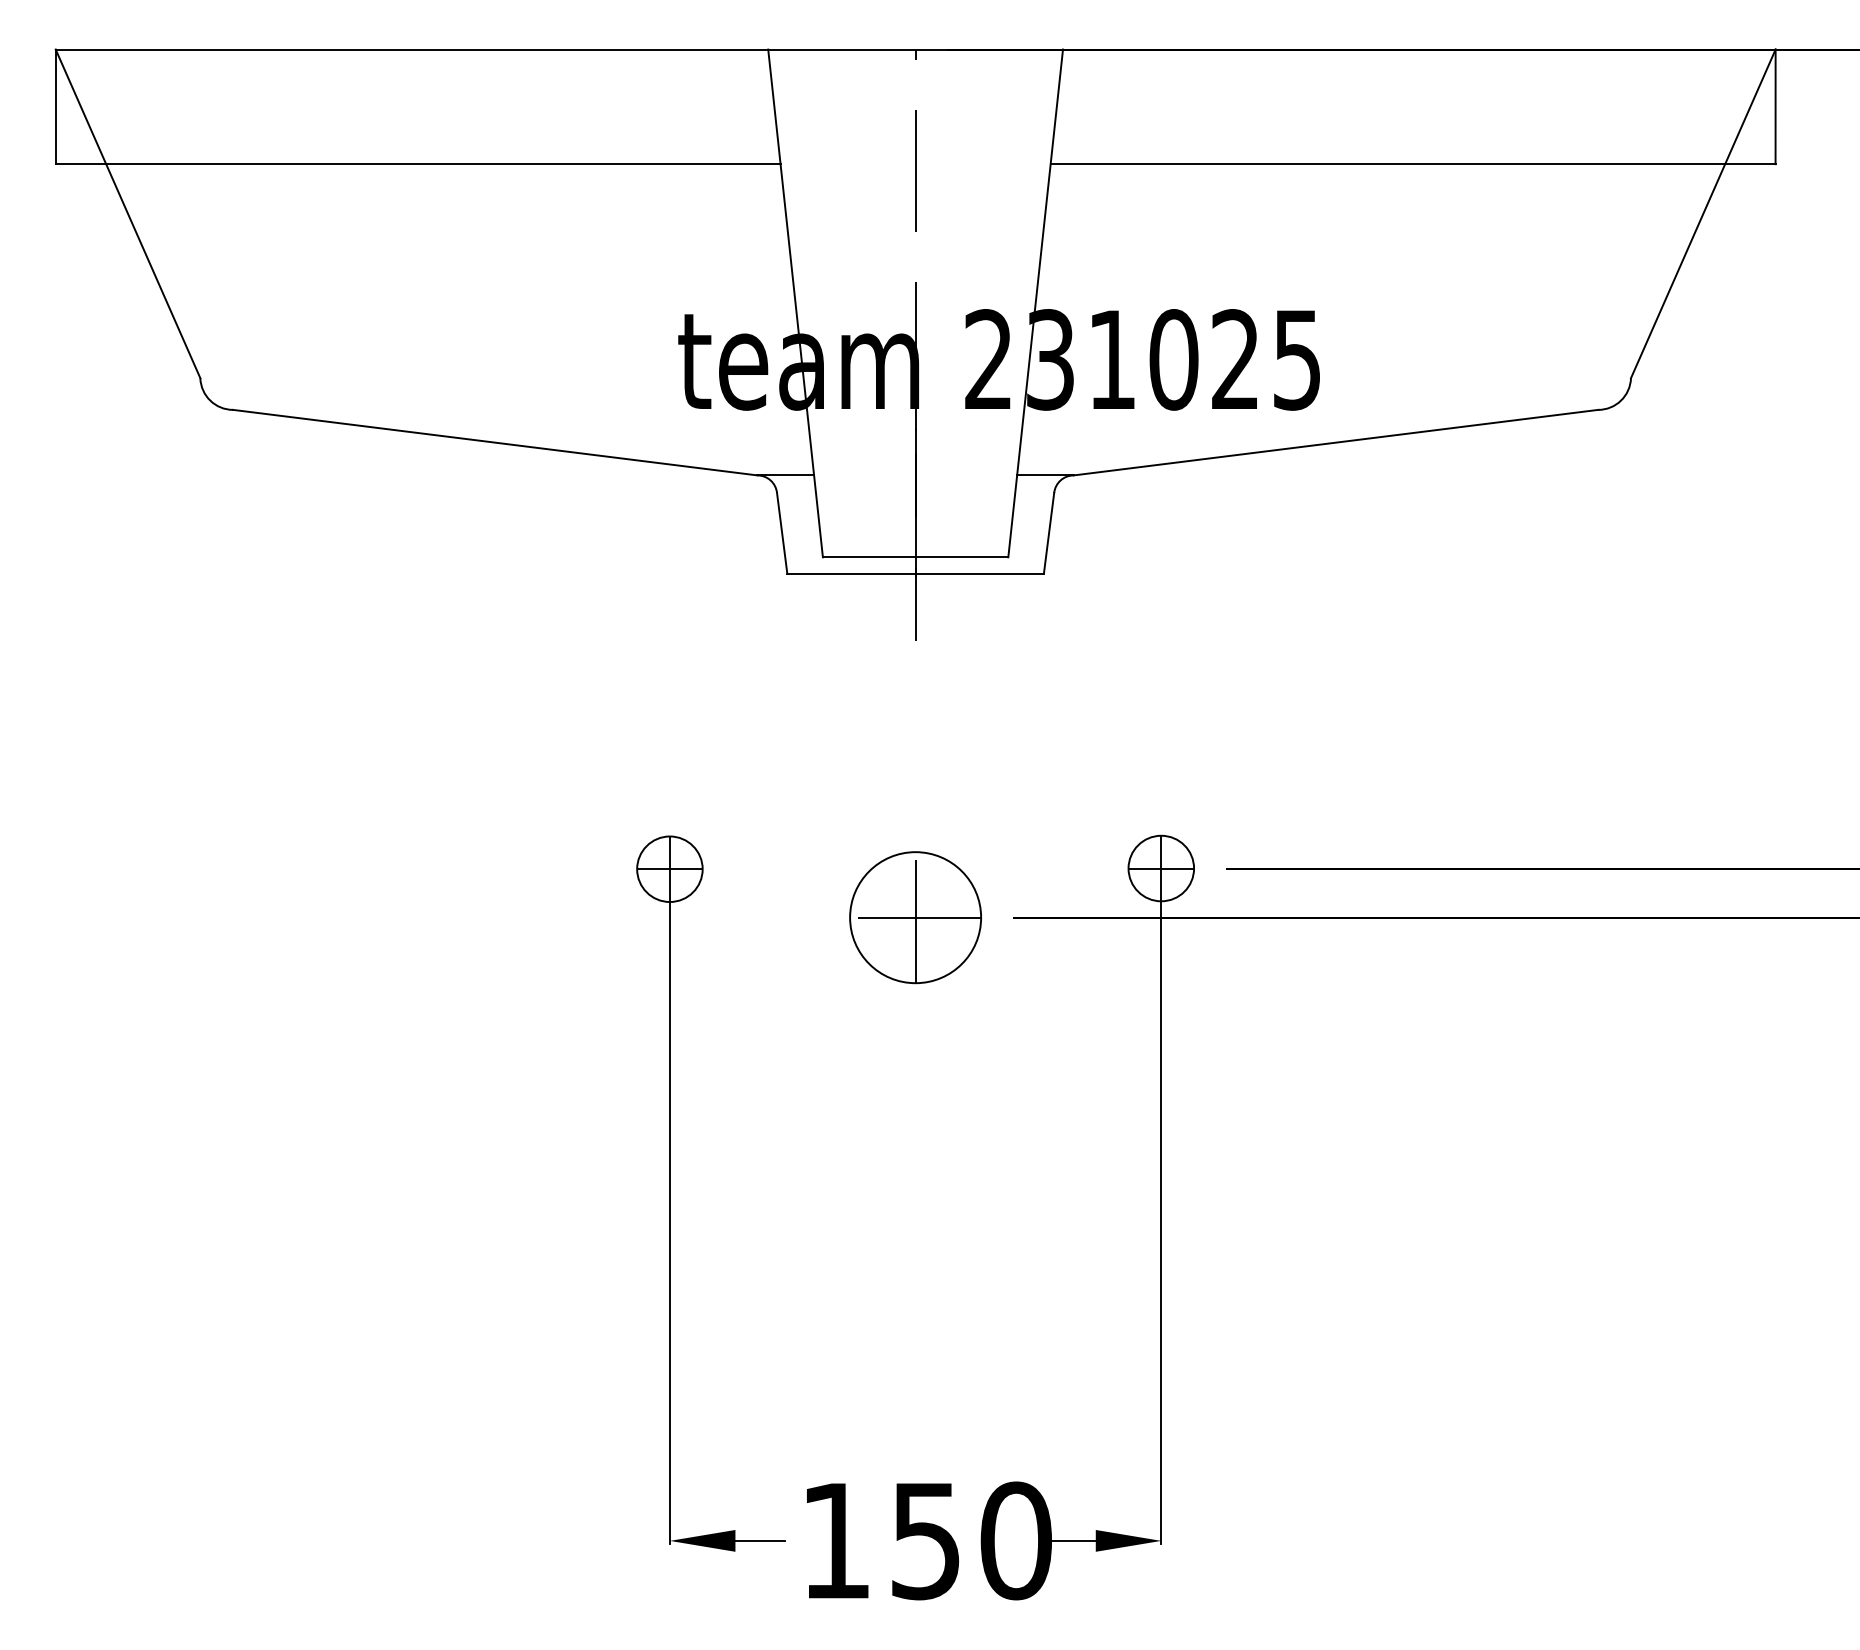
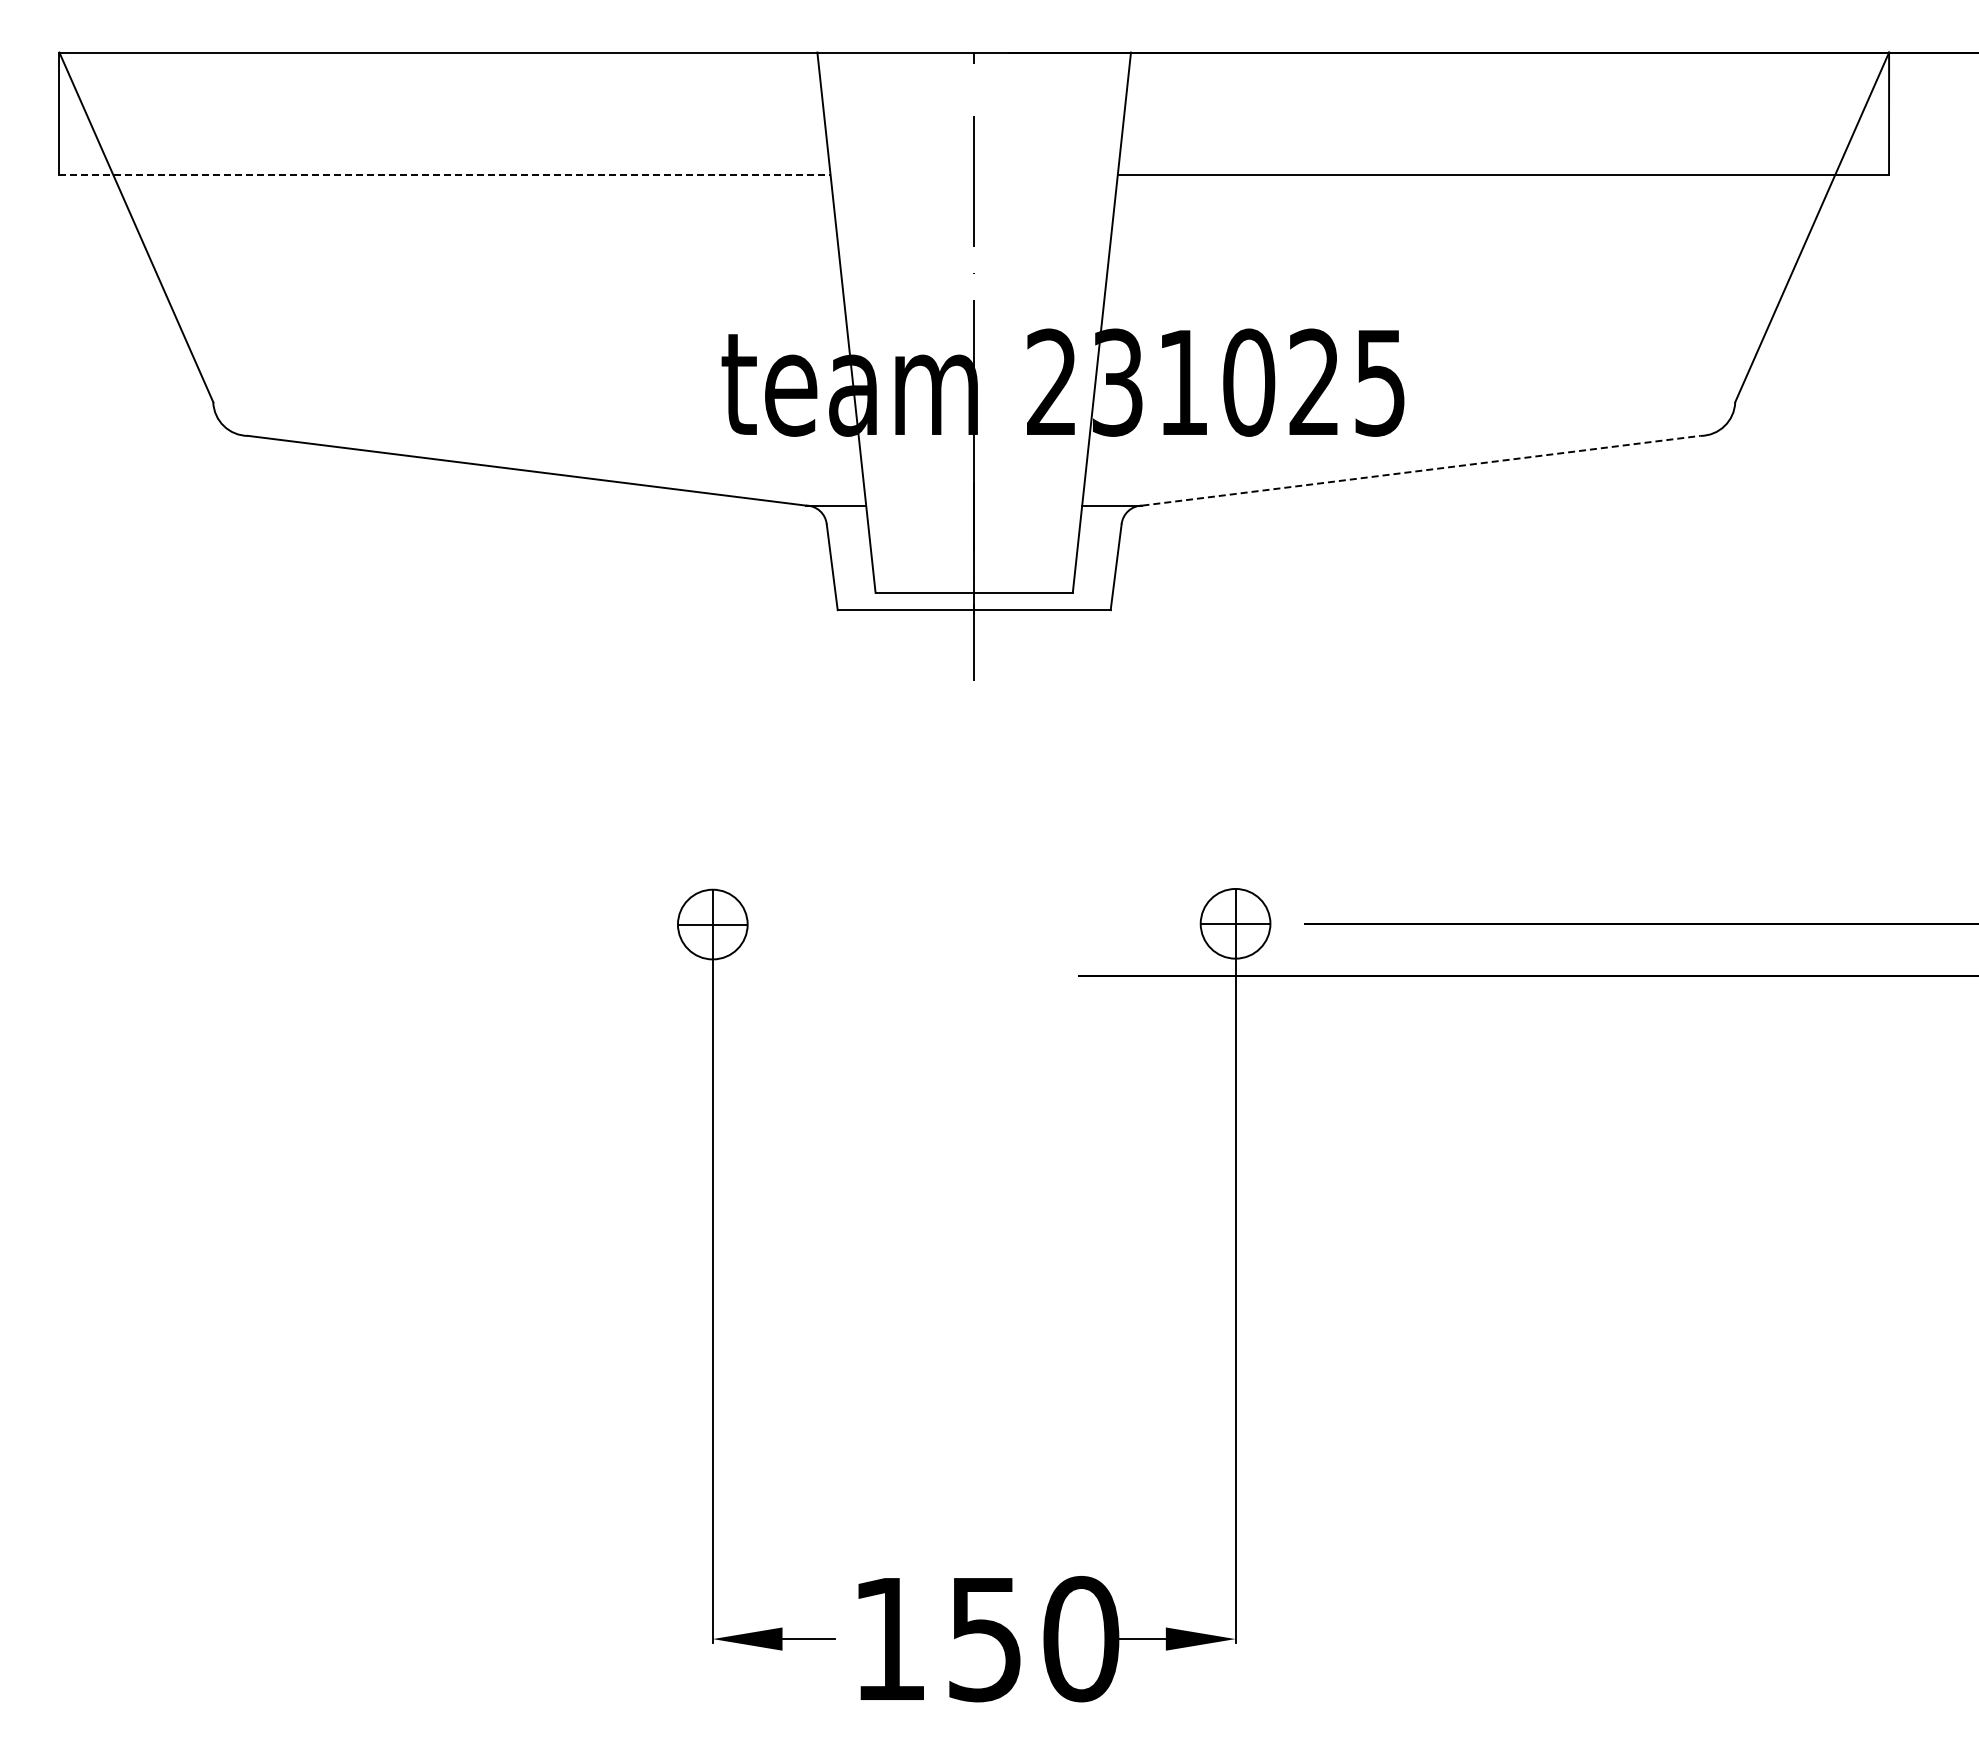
line: (417, 164) -> (444, 174), solid -> dashed
line: (1336, 442) -> (1421, 470), solid -> dashed
part: (914, 917) -> (973, 975), removed

